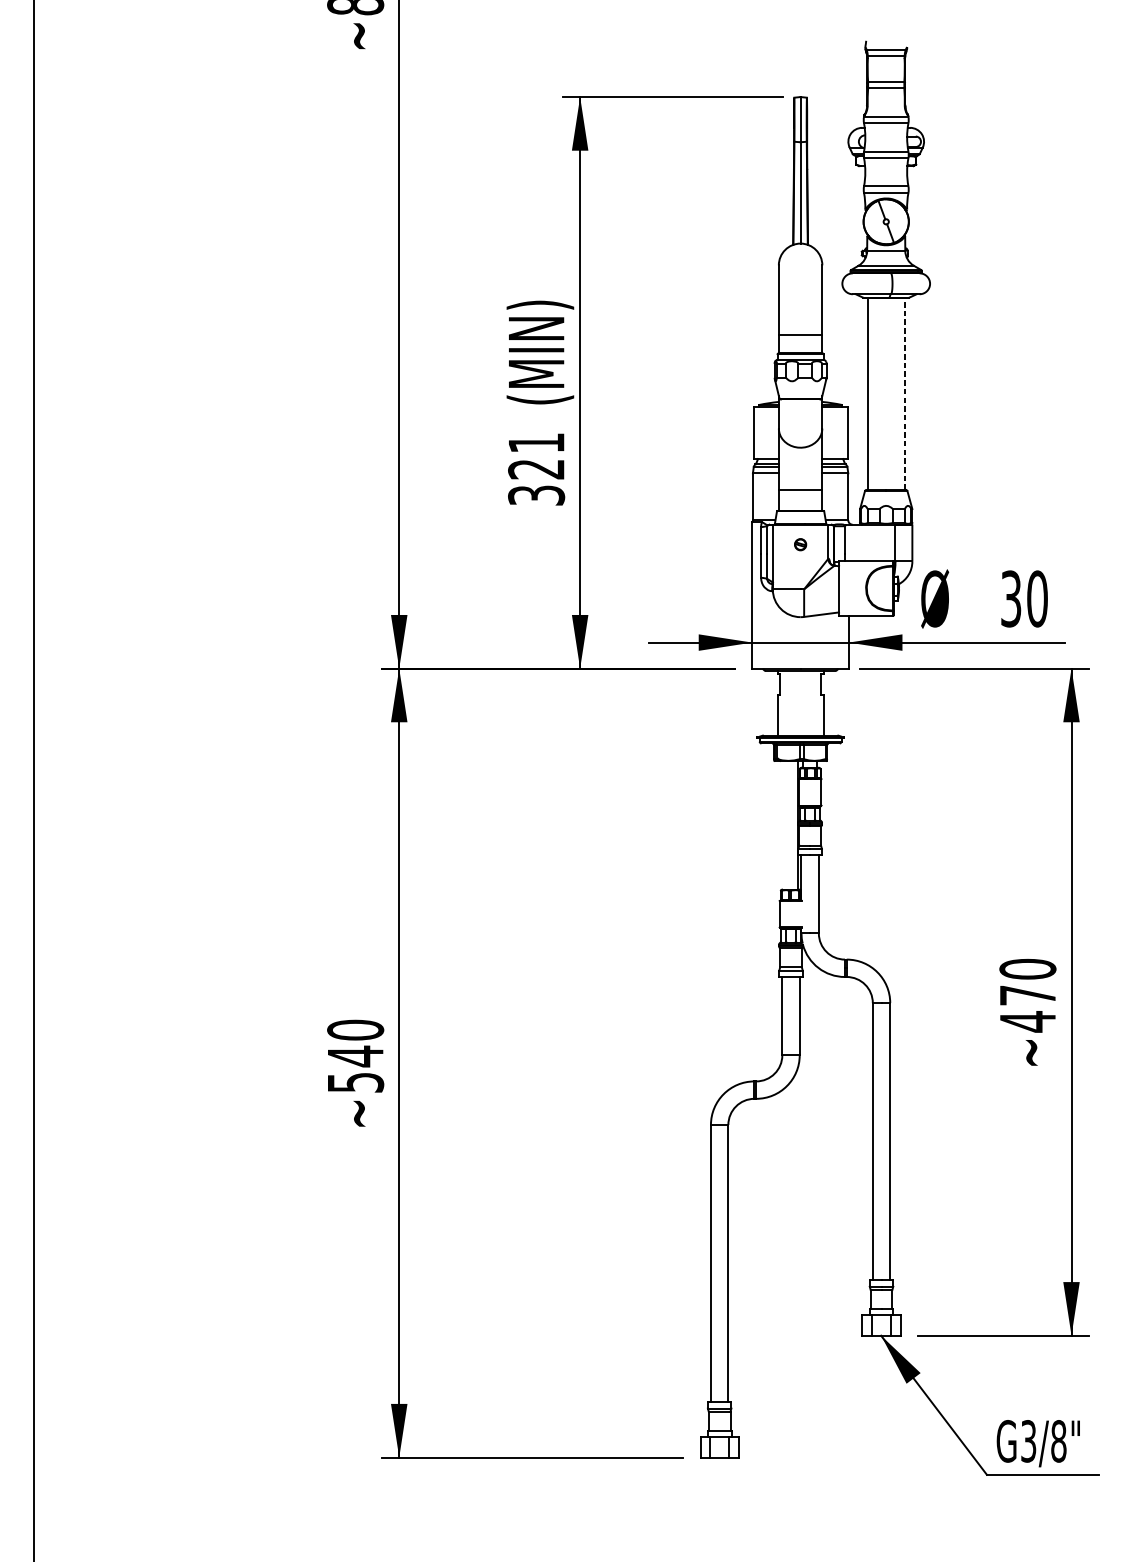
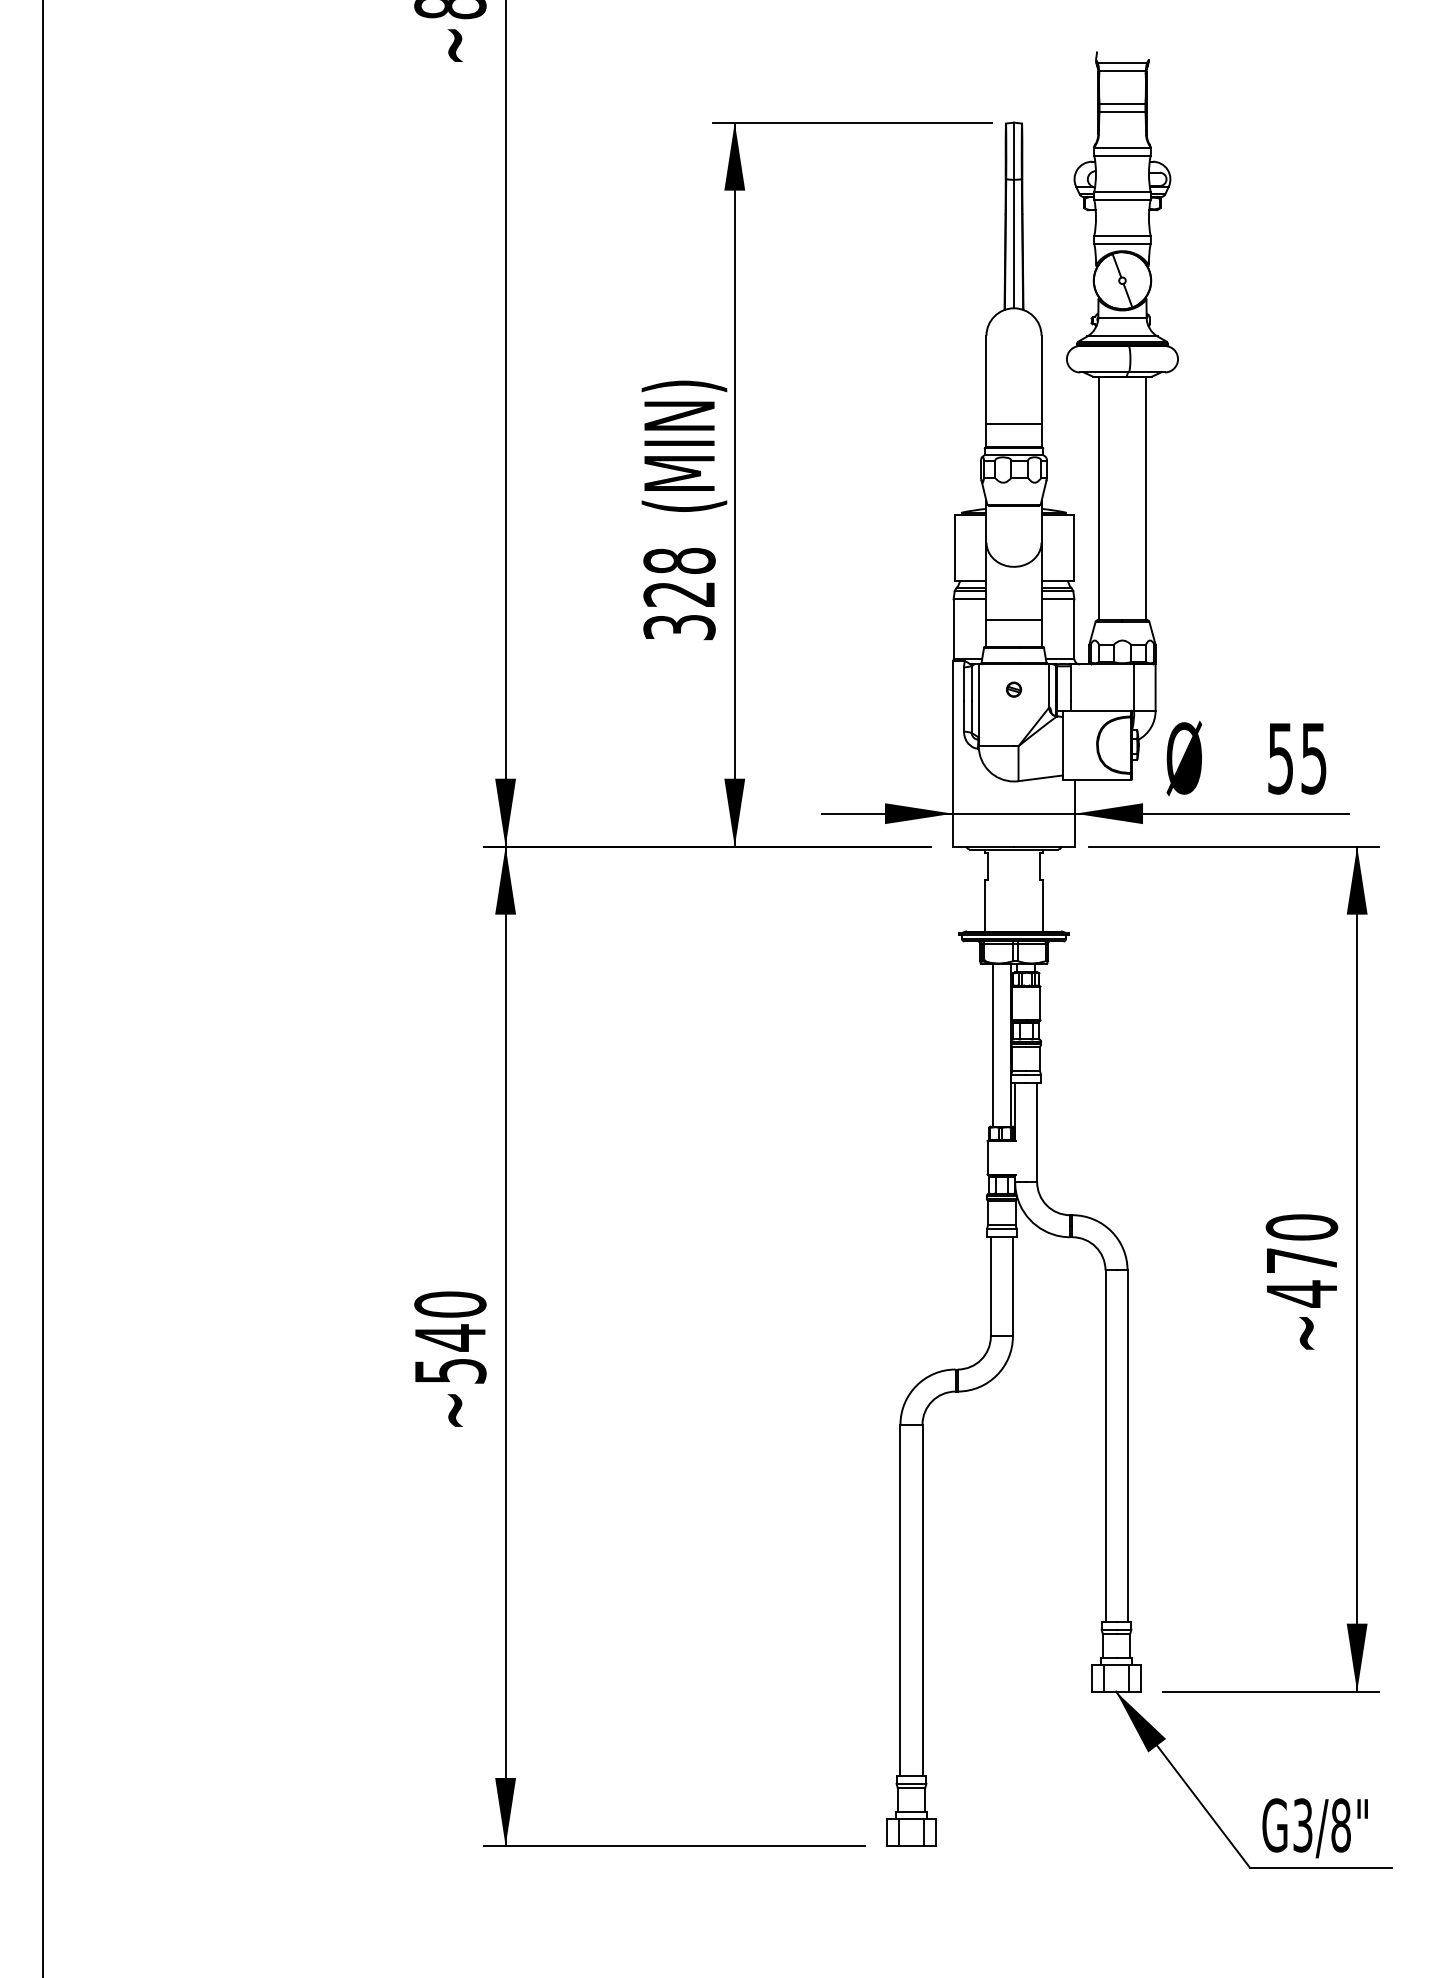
line: (904, 393) -> (1145, 498), dashed -> solid
text: (536, 442) -> (679, 560), 321 -> 328
text: (1024, 599) -> (1297, 758), 30 -> 55
line: (784, 824) -> (993, 1044), added

